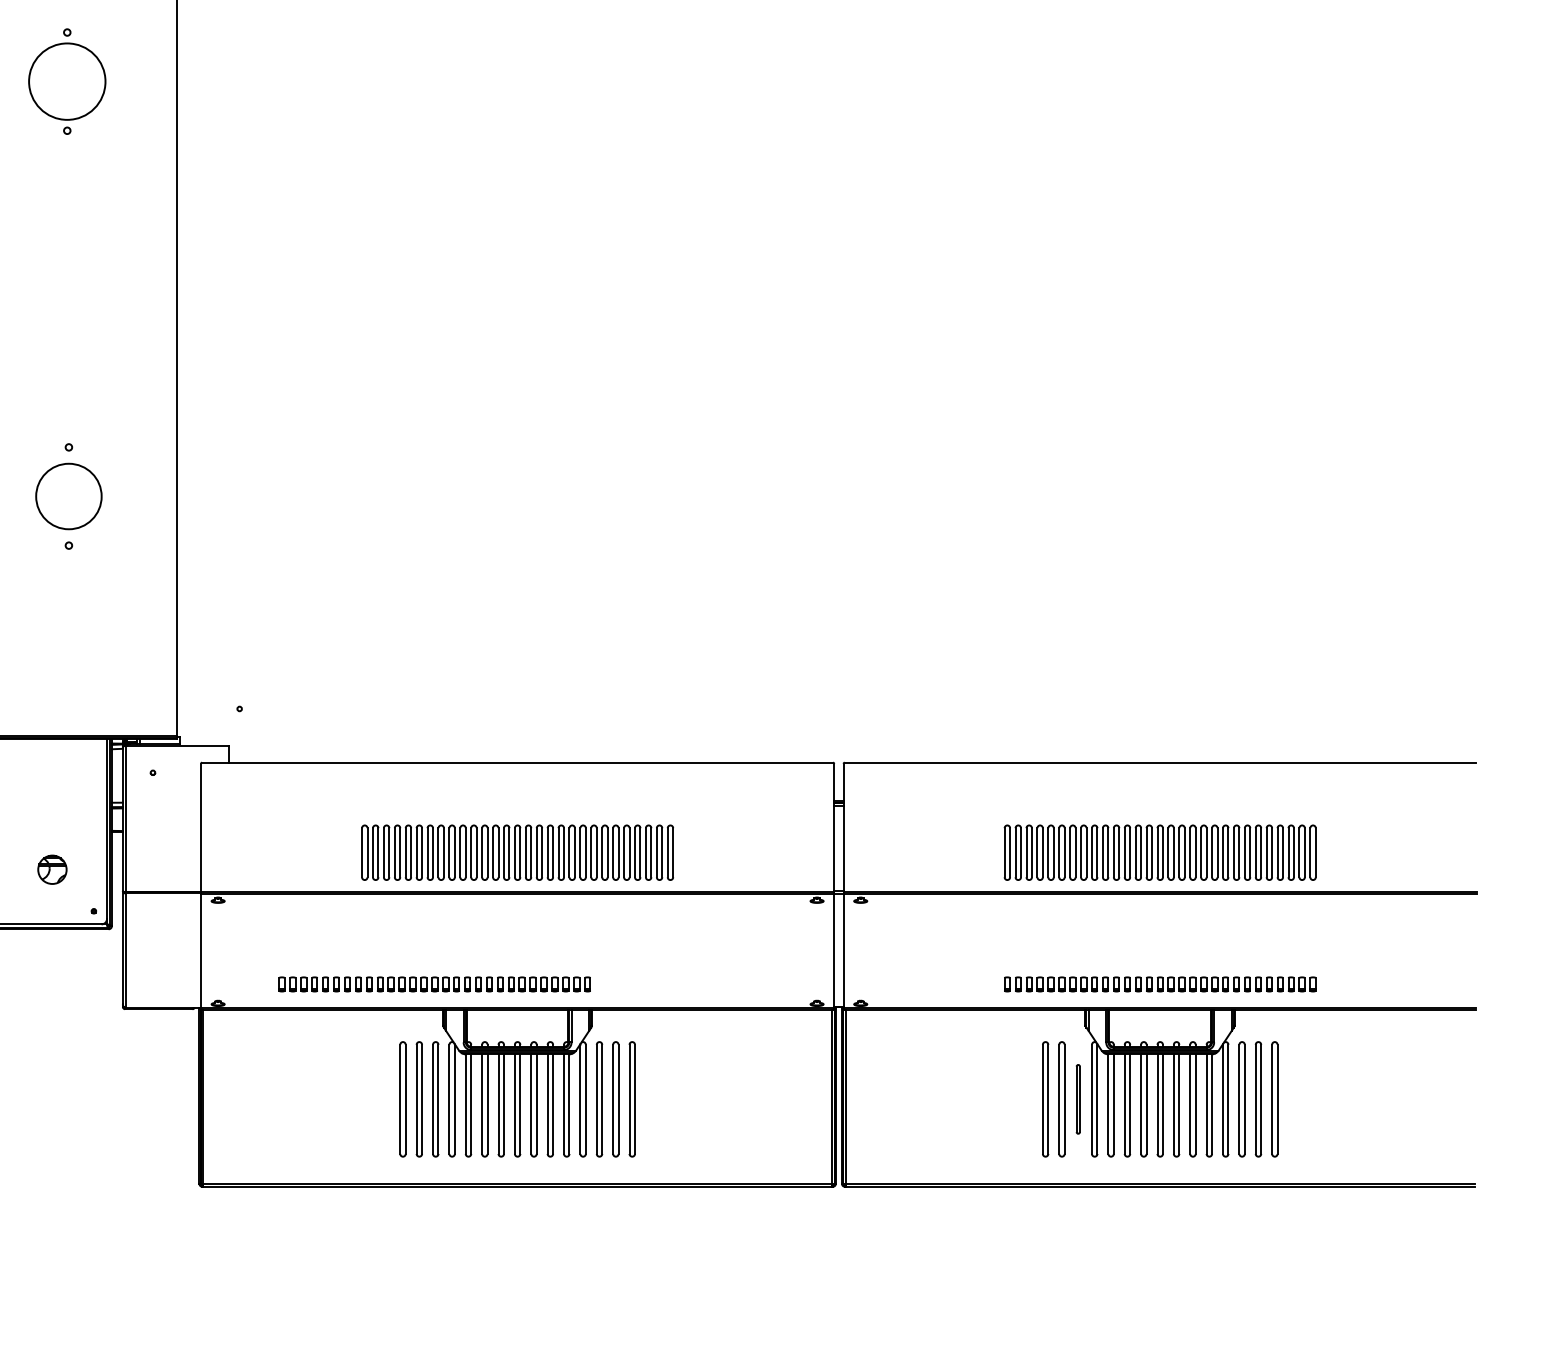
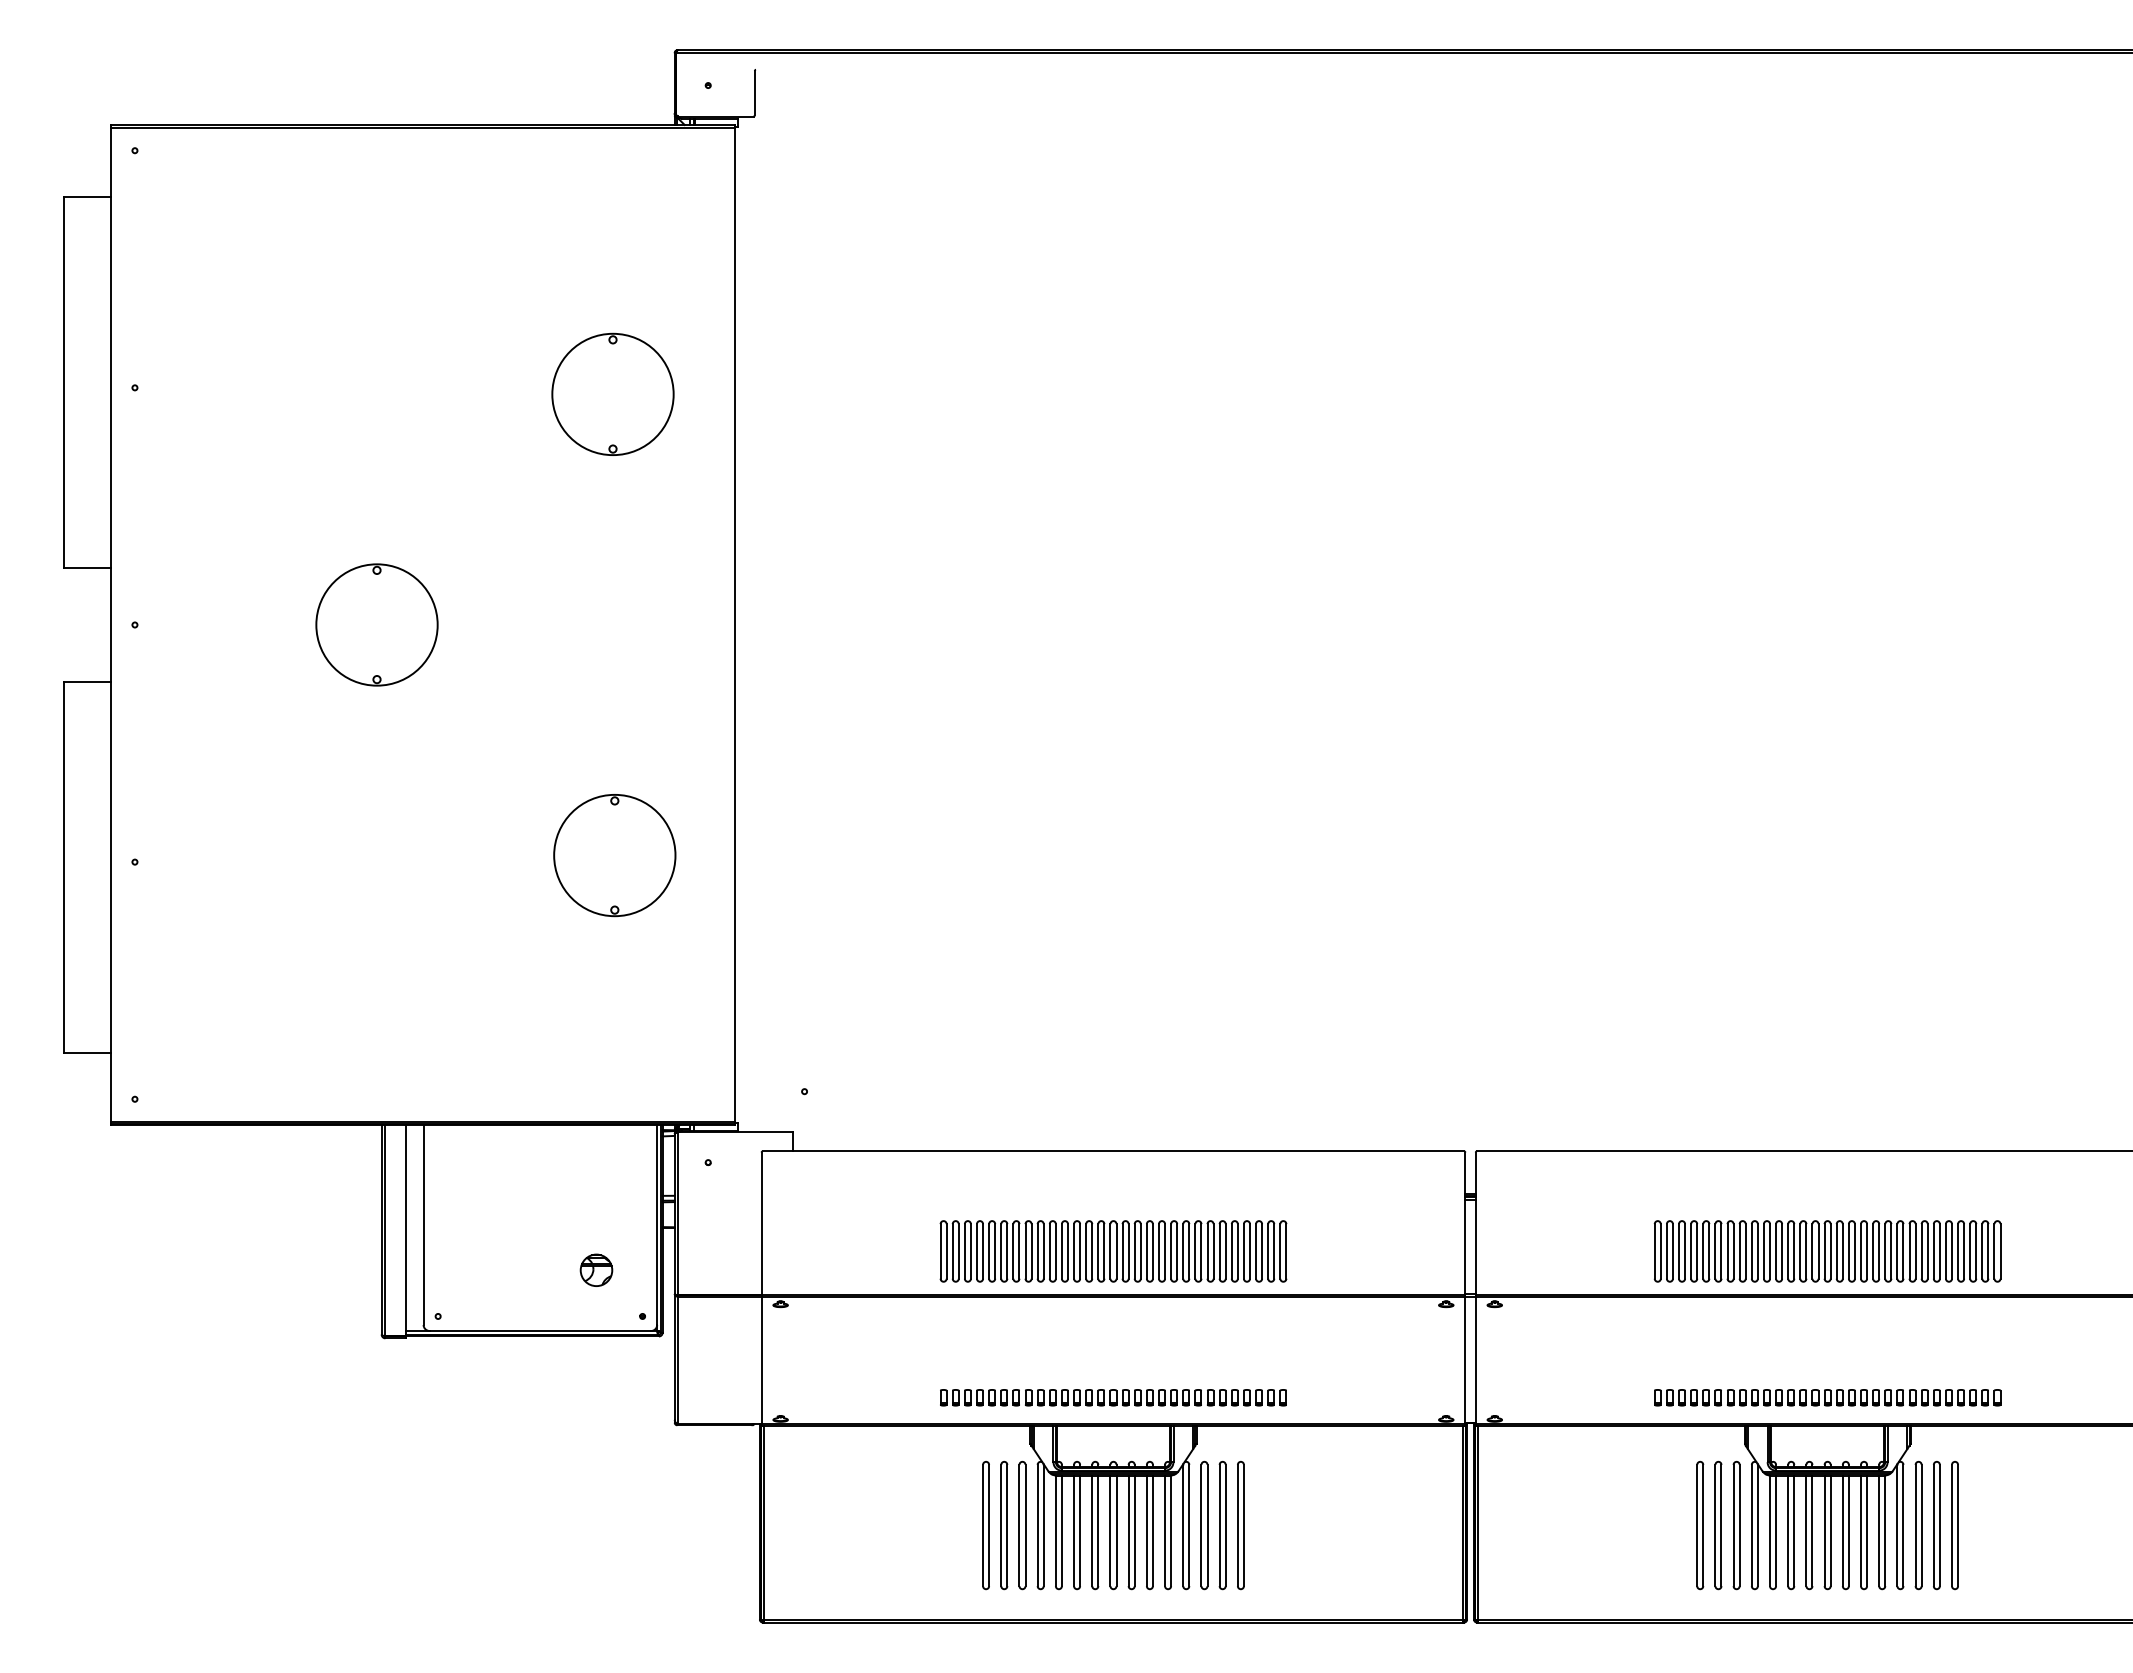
circle: (66, 81) -> (612, 394), size x1.43
circle: (68, 496) -> (614, 855), size x1.67
part: (434, 984) -> (1113, 1397), moved
part: (1078, 1099) -> (1736, 1525), size x1.67

